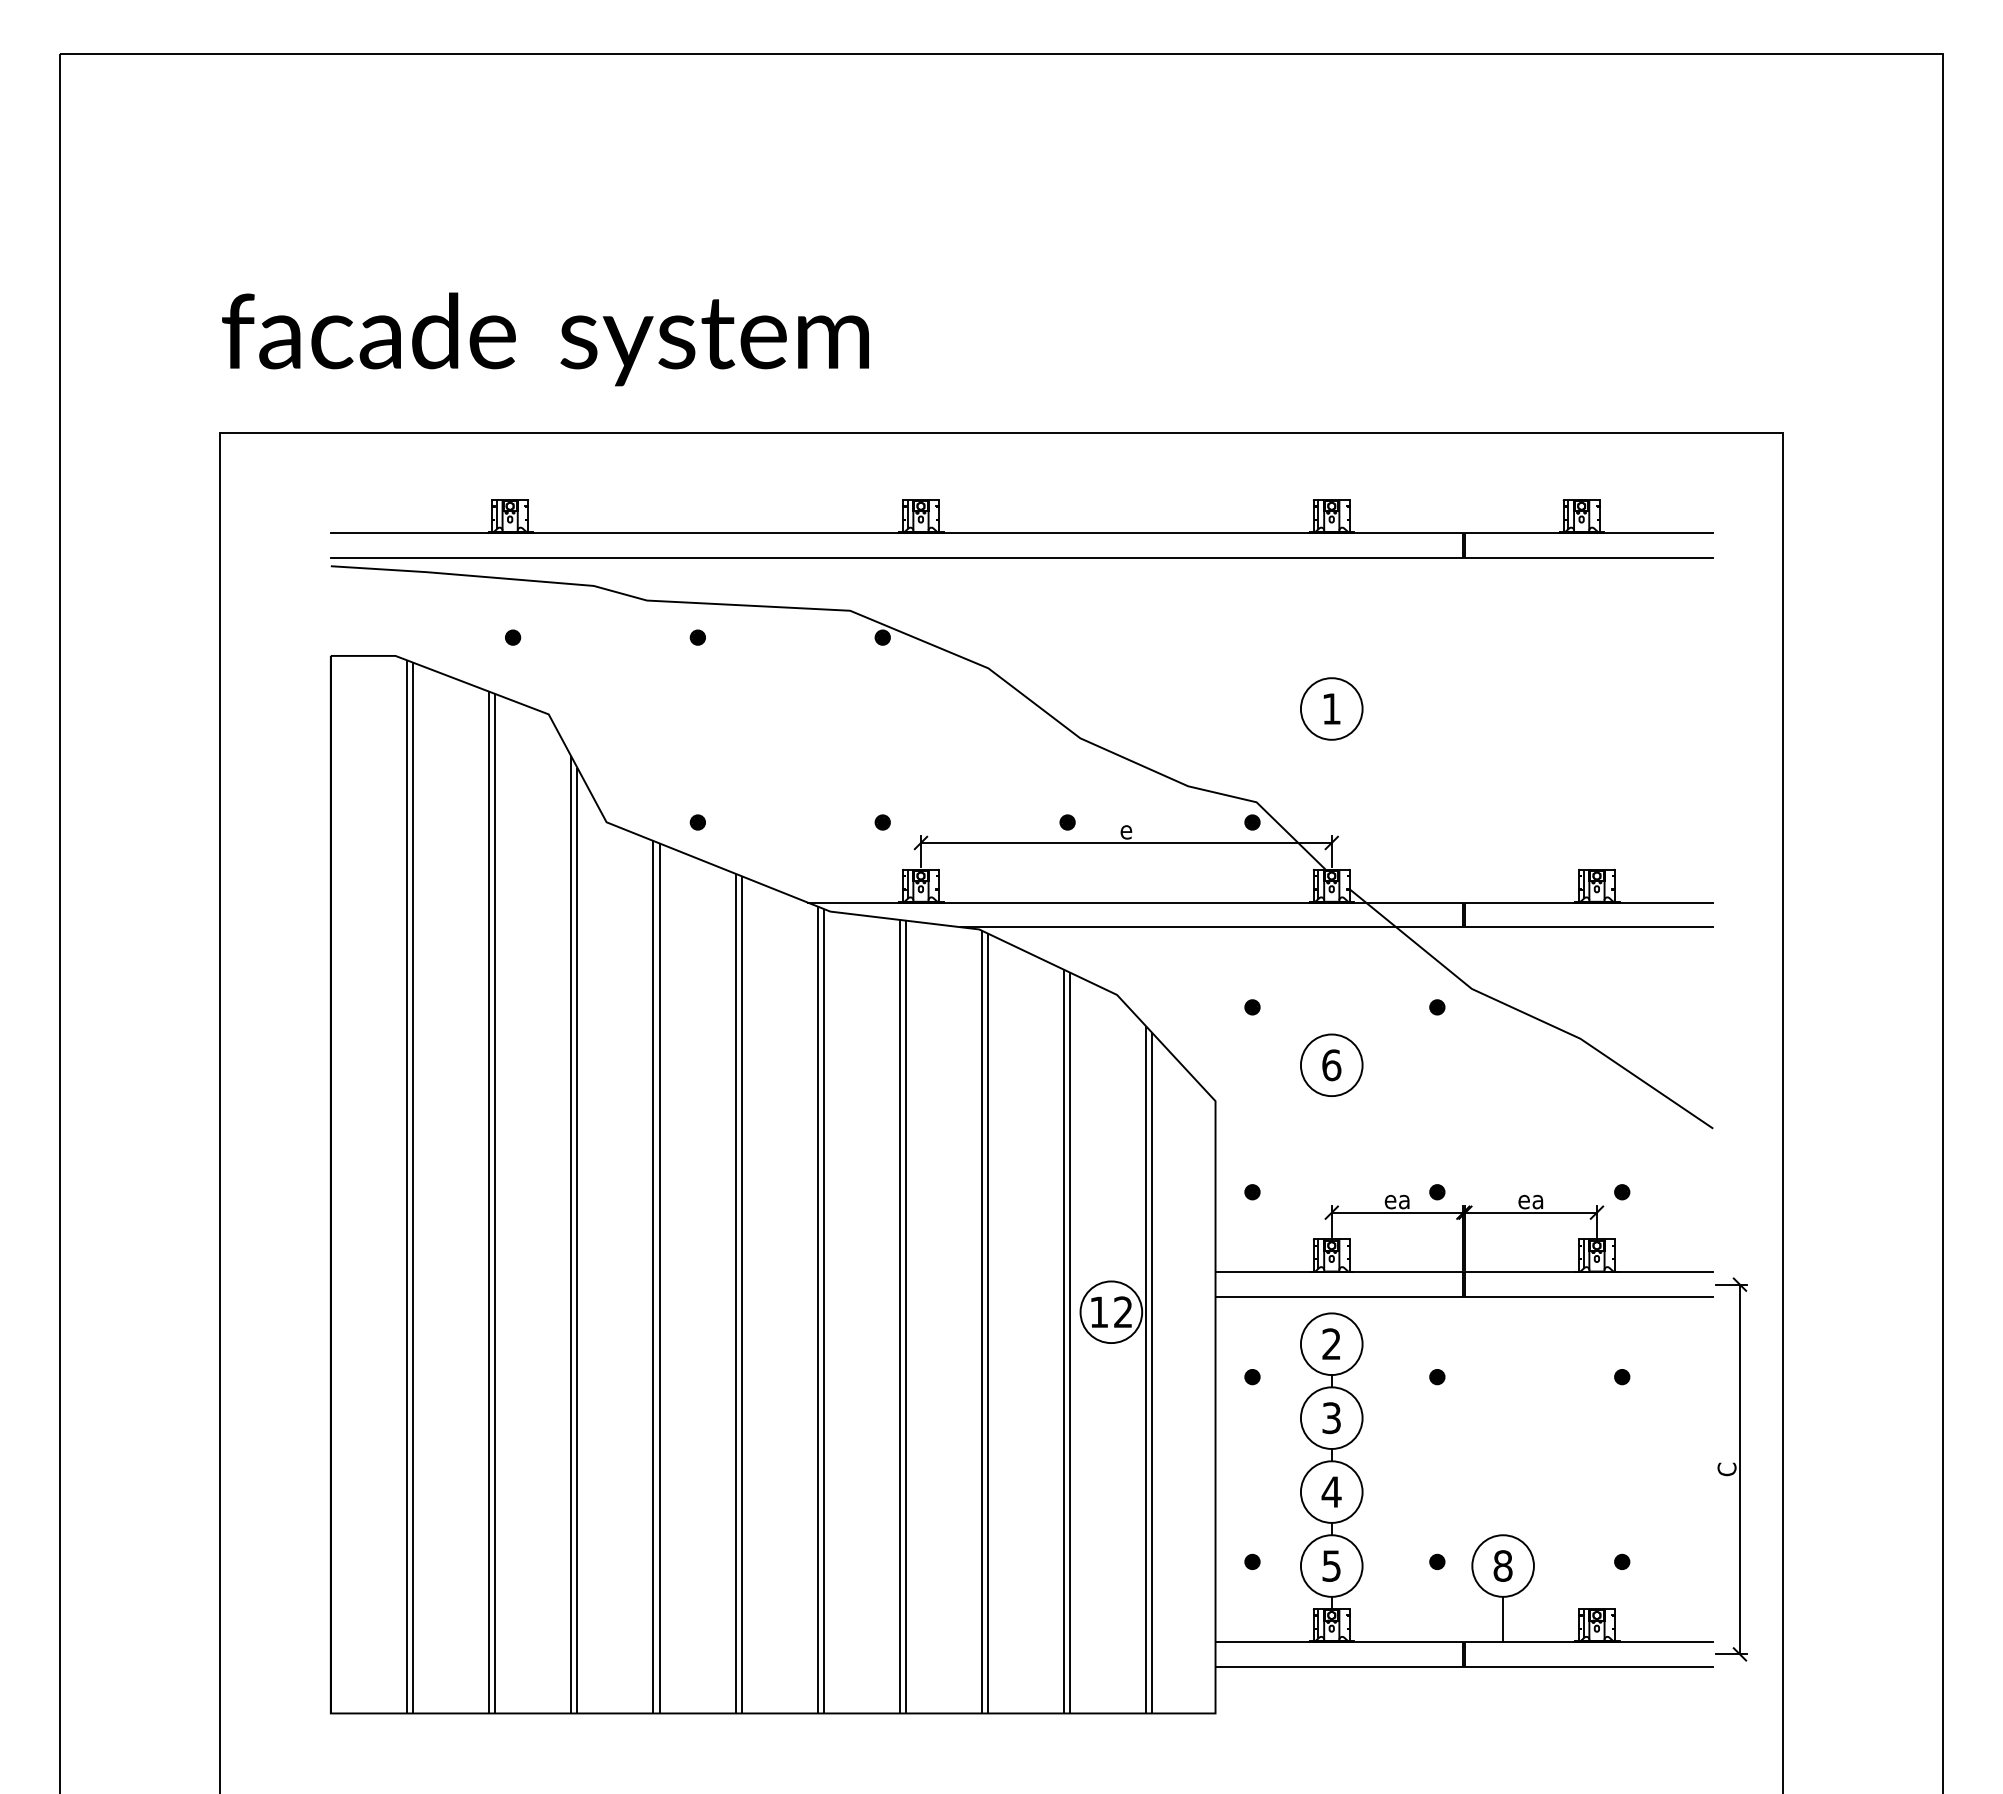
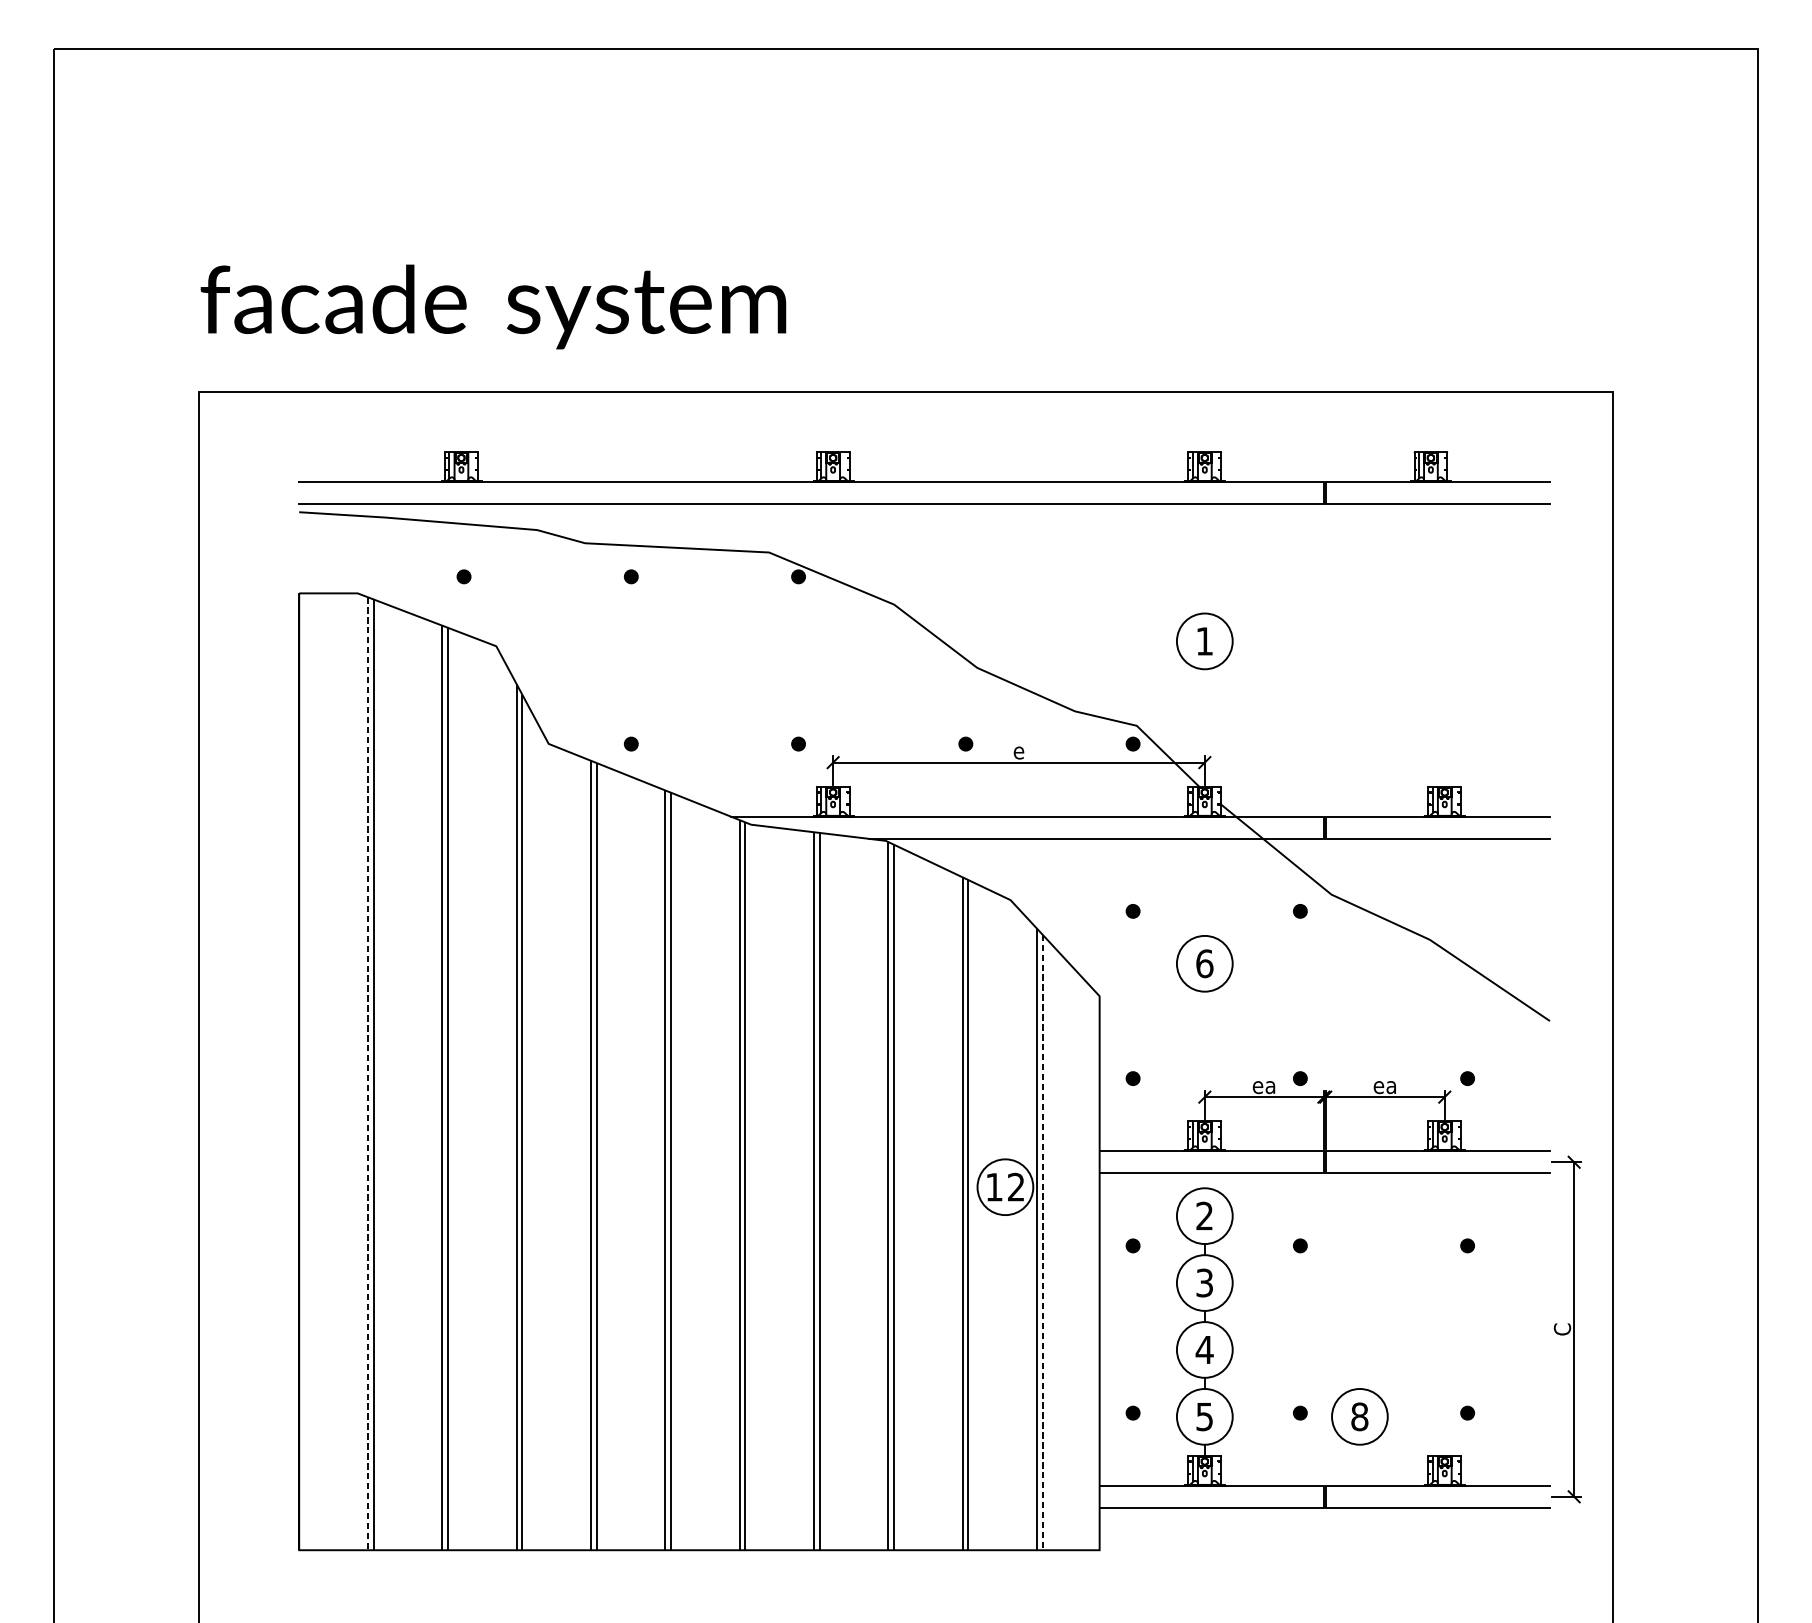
line: (406, 1186) -> (367, 1073), solid -> dashed
line: (1152, 1373) -> (1042, 1242), solid -> dashed
line: (1503, 1619) -> (1360, 1465), removed

